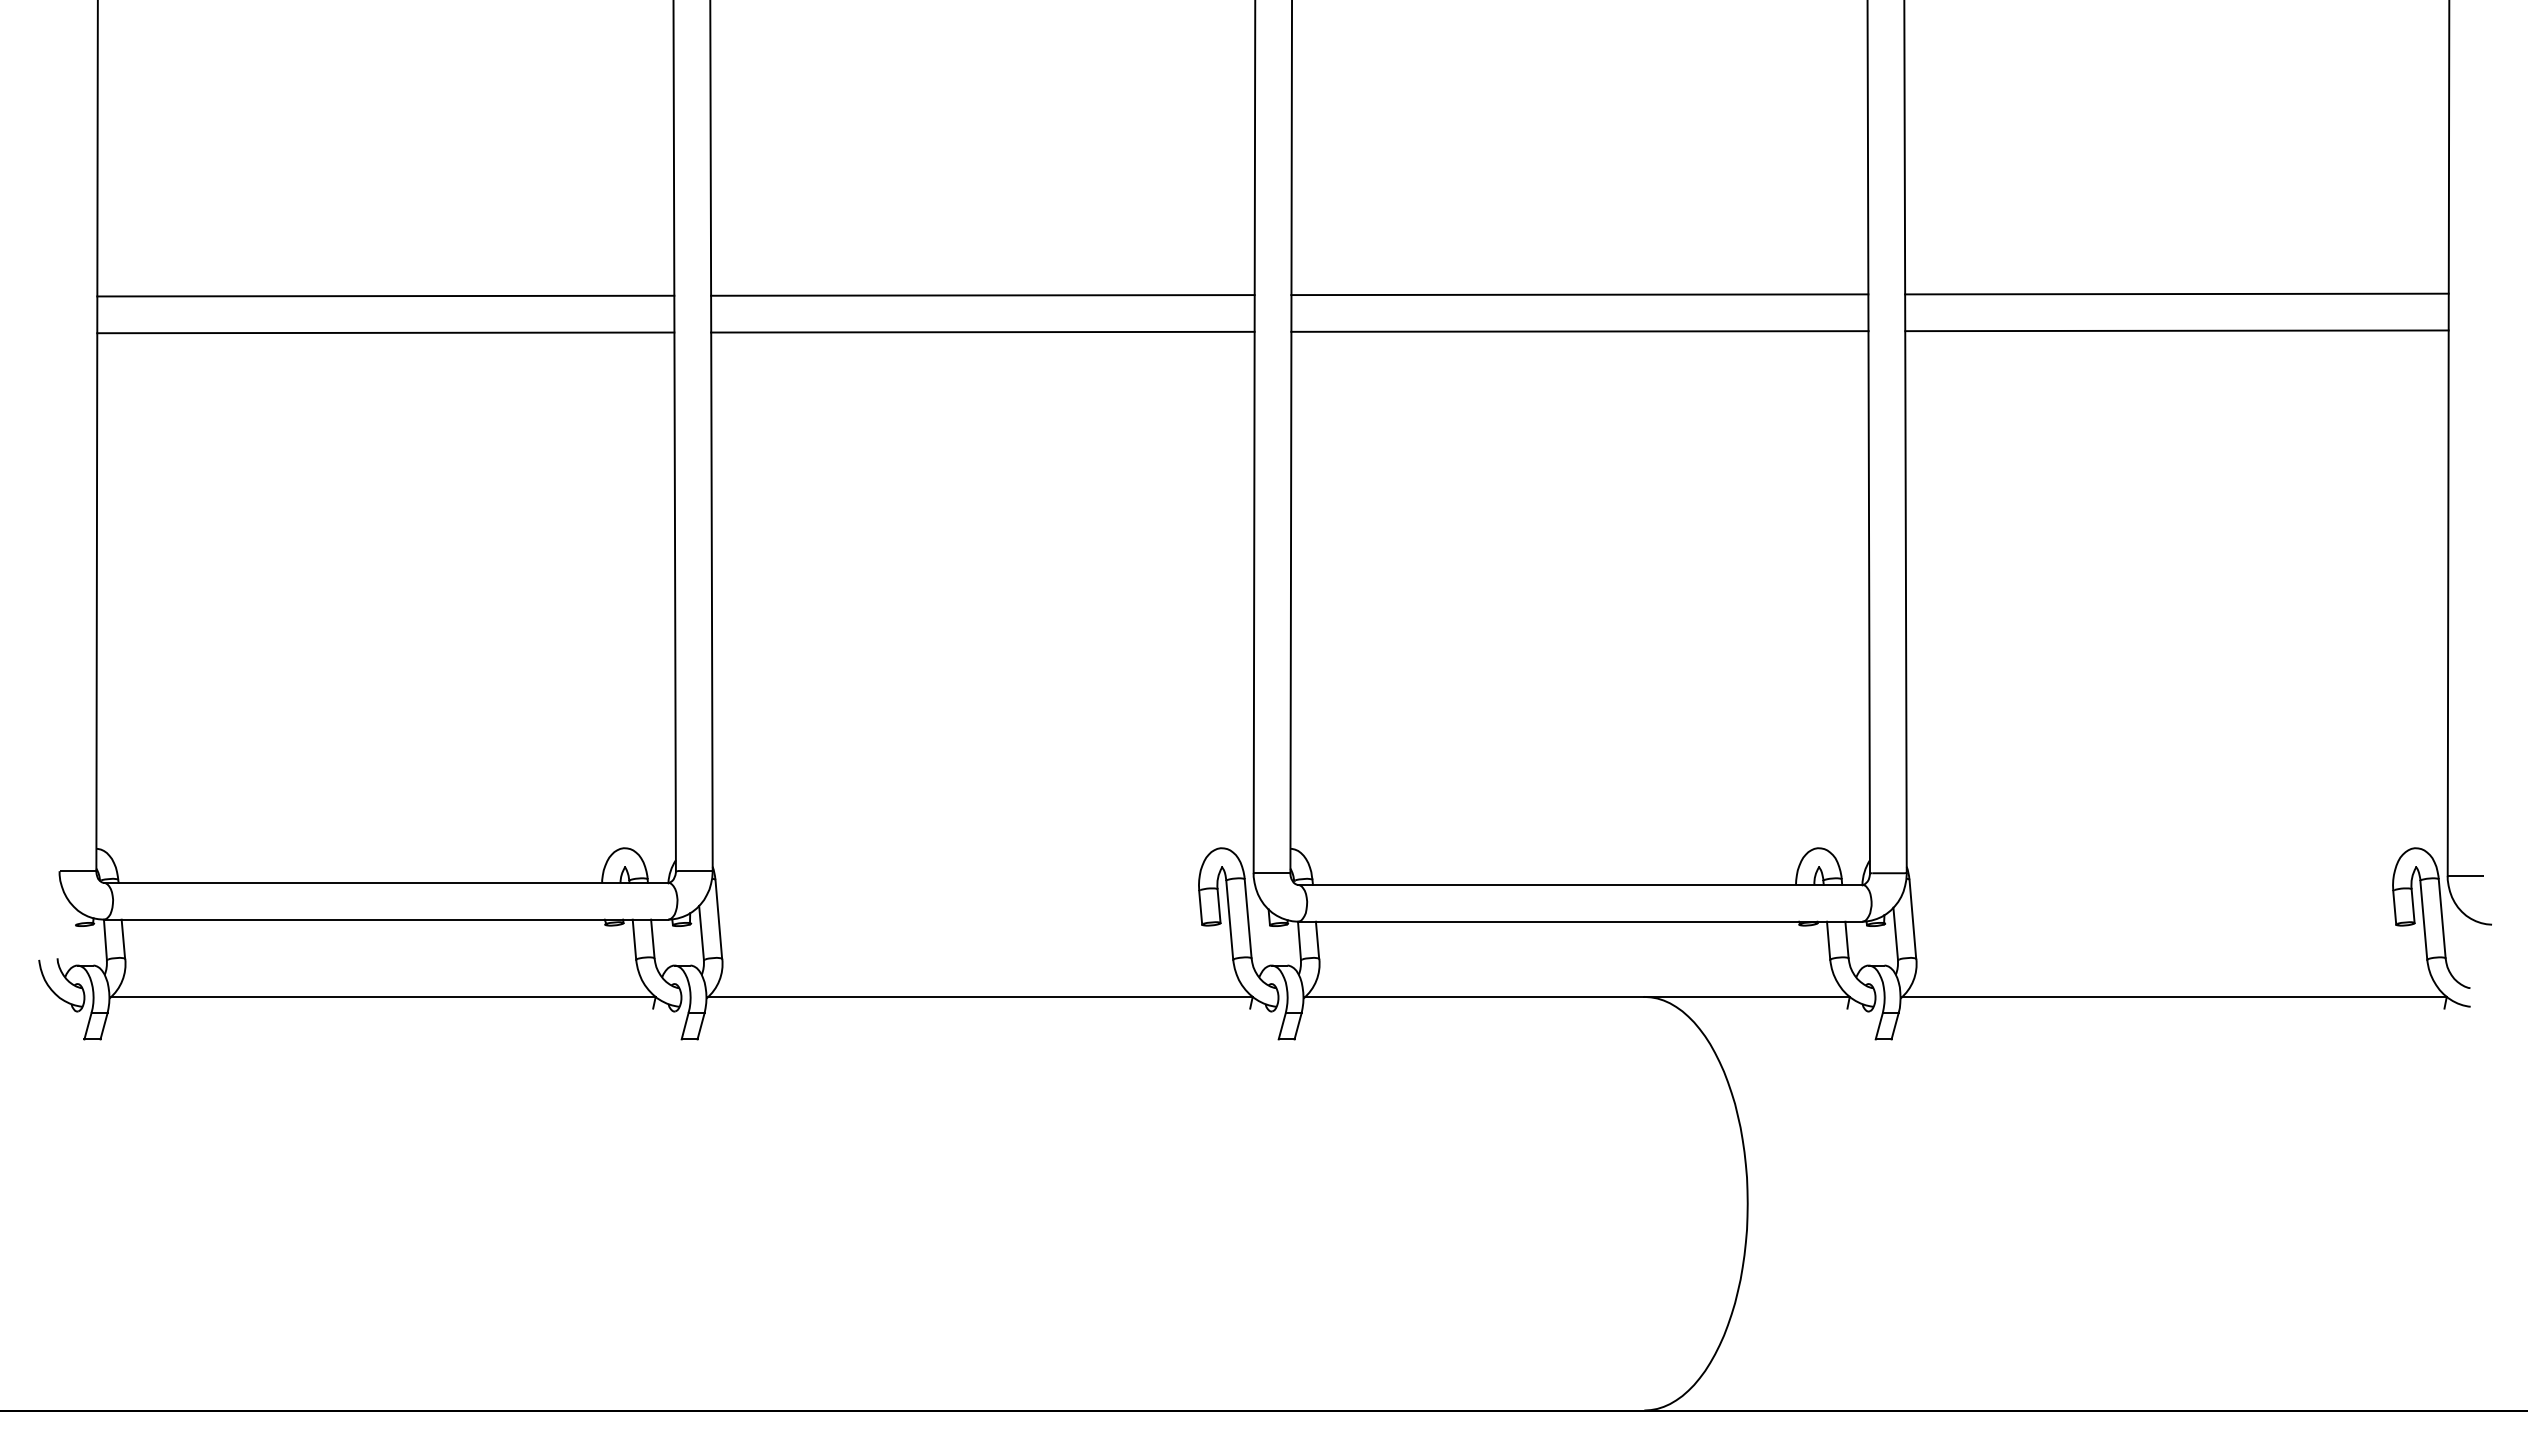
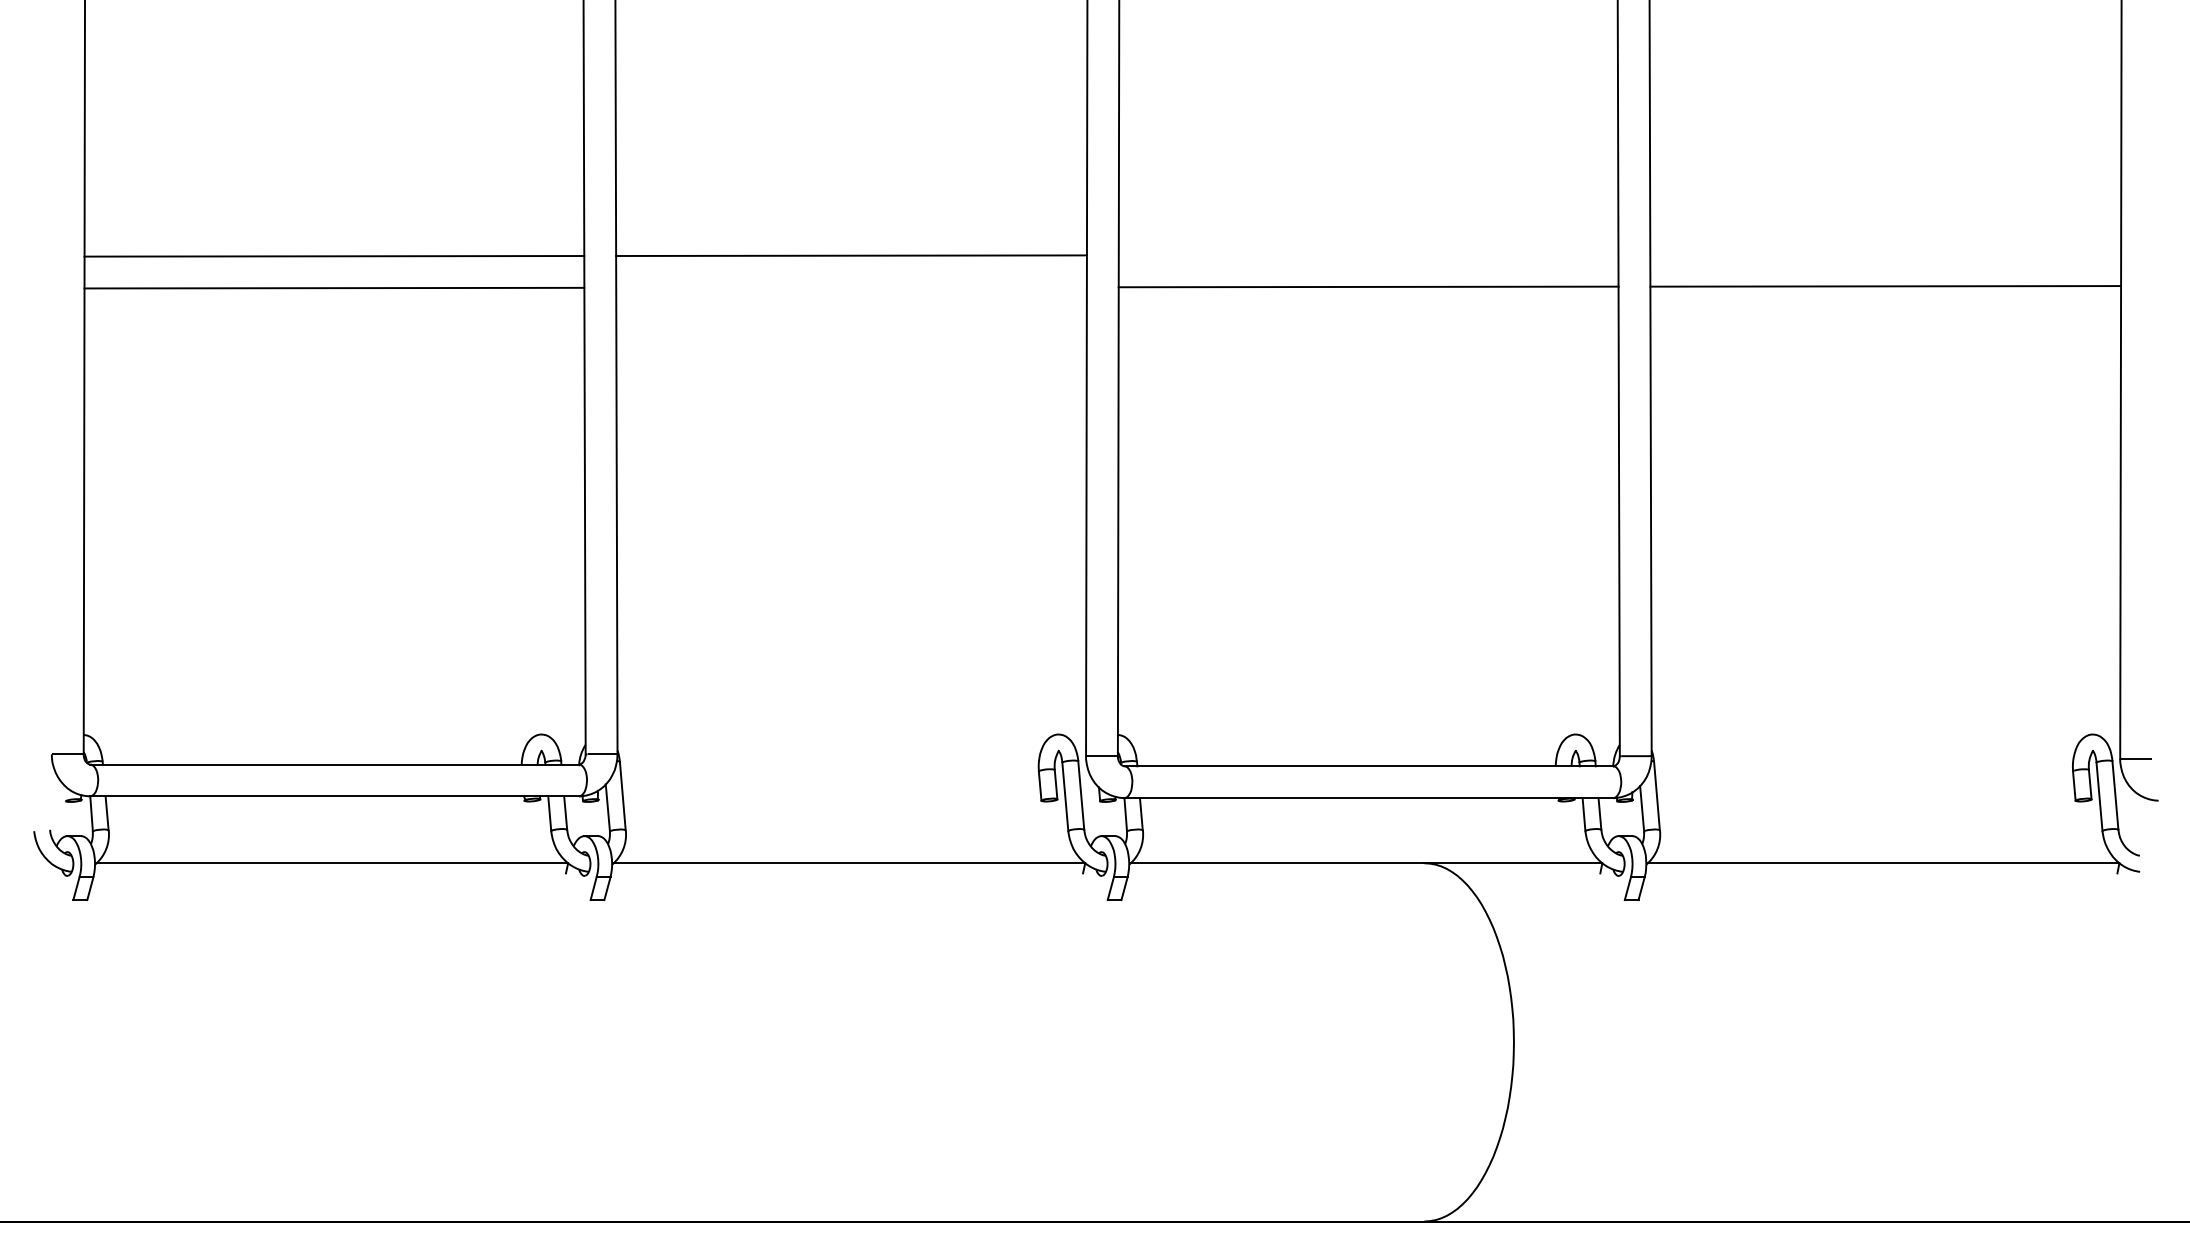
line: (2176, 293) -> (1885, 254), removed
line: (1579, 294) -> (1368, 254), removed
line: (982, 331) -> (851, 286), removed

